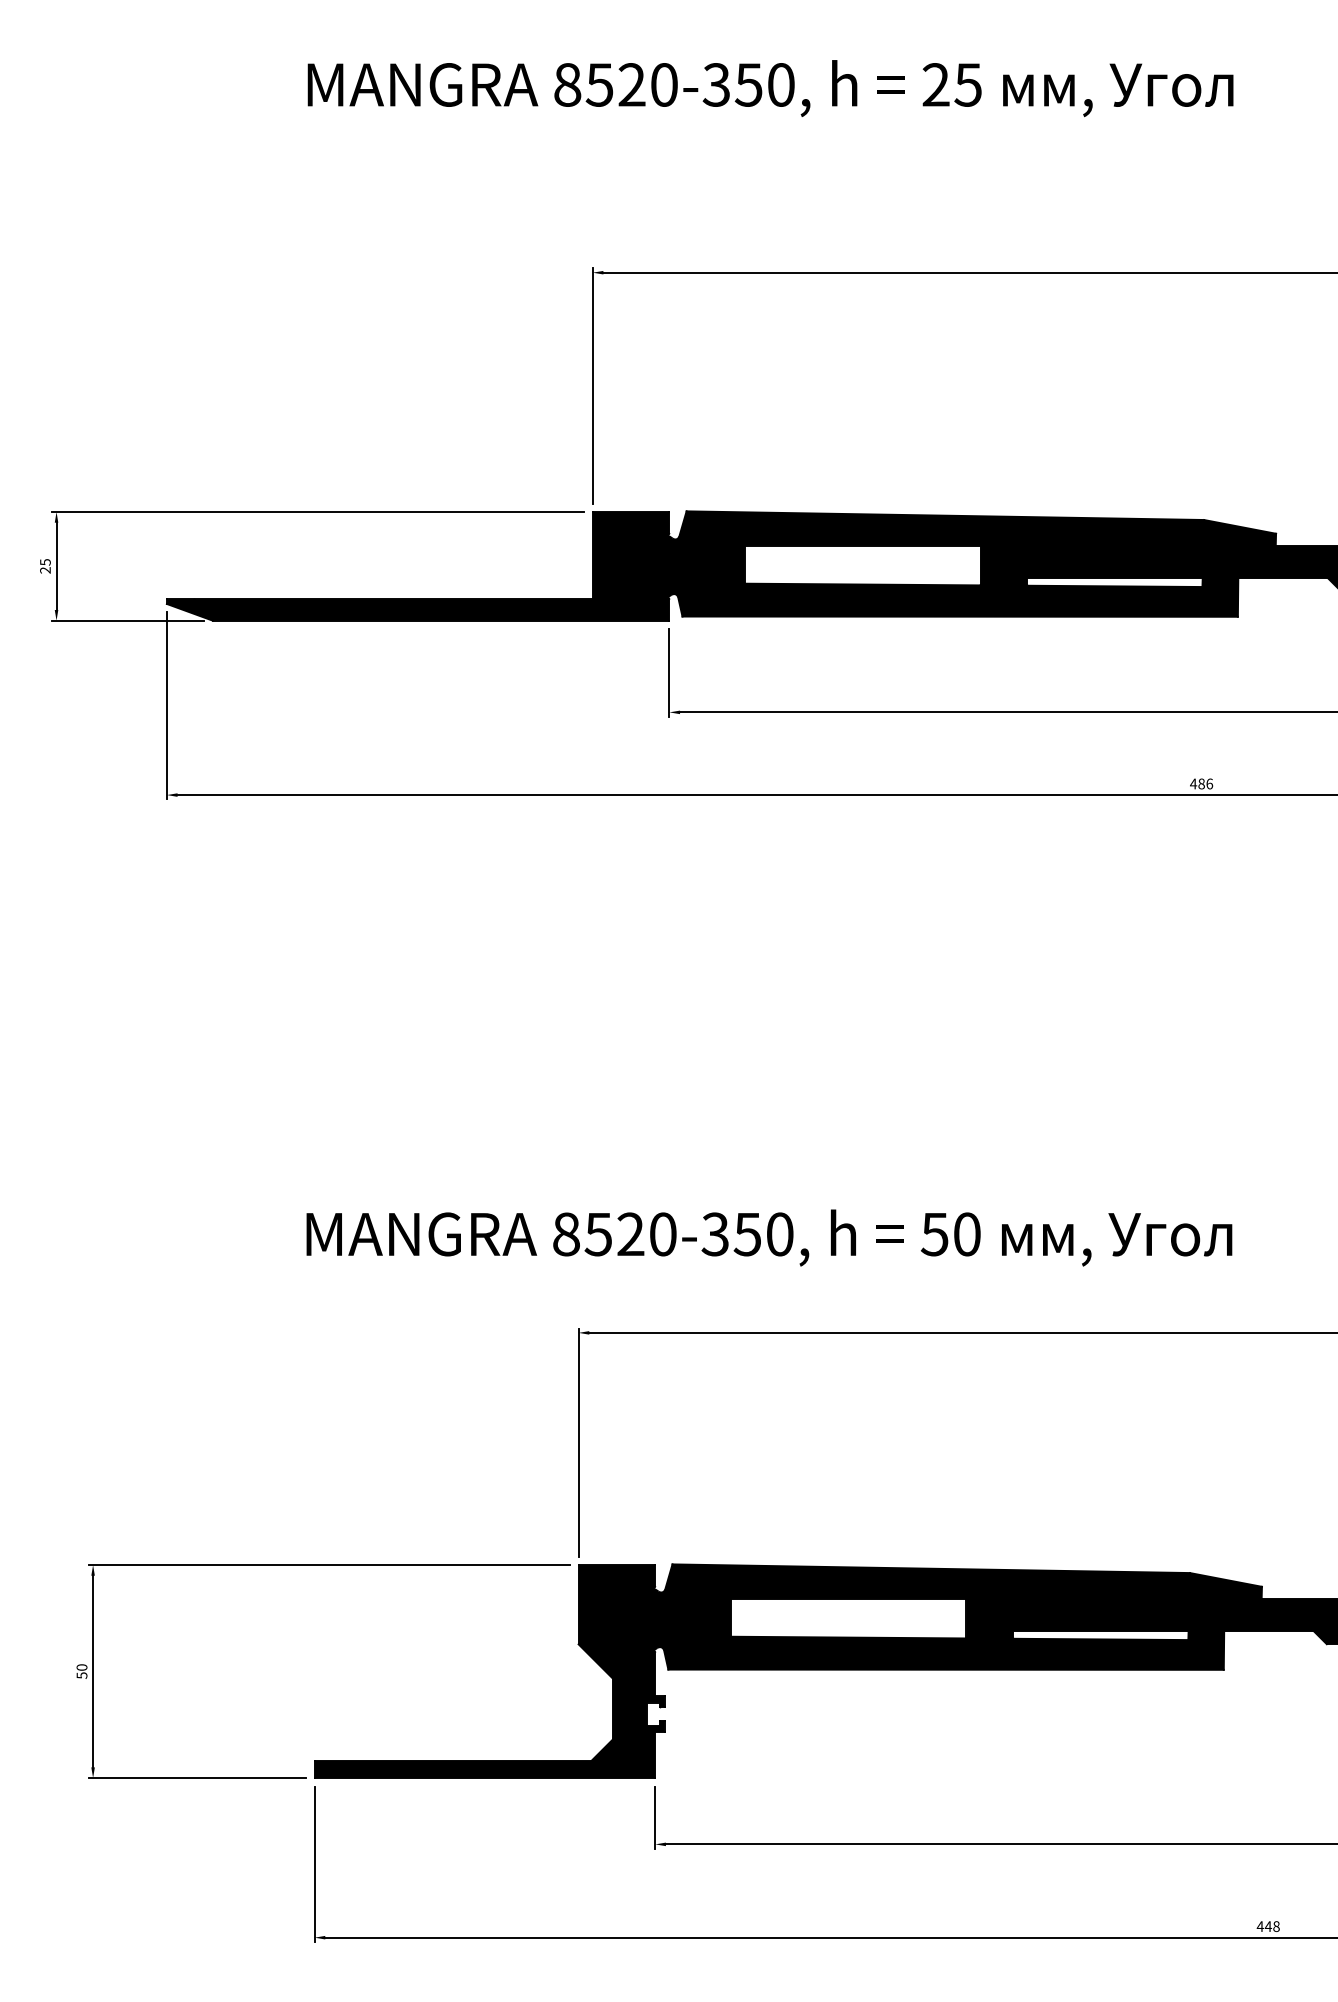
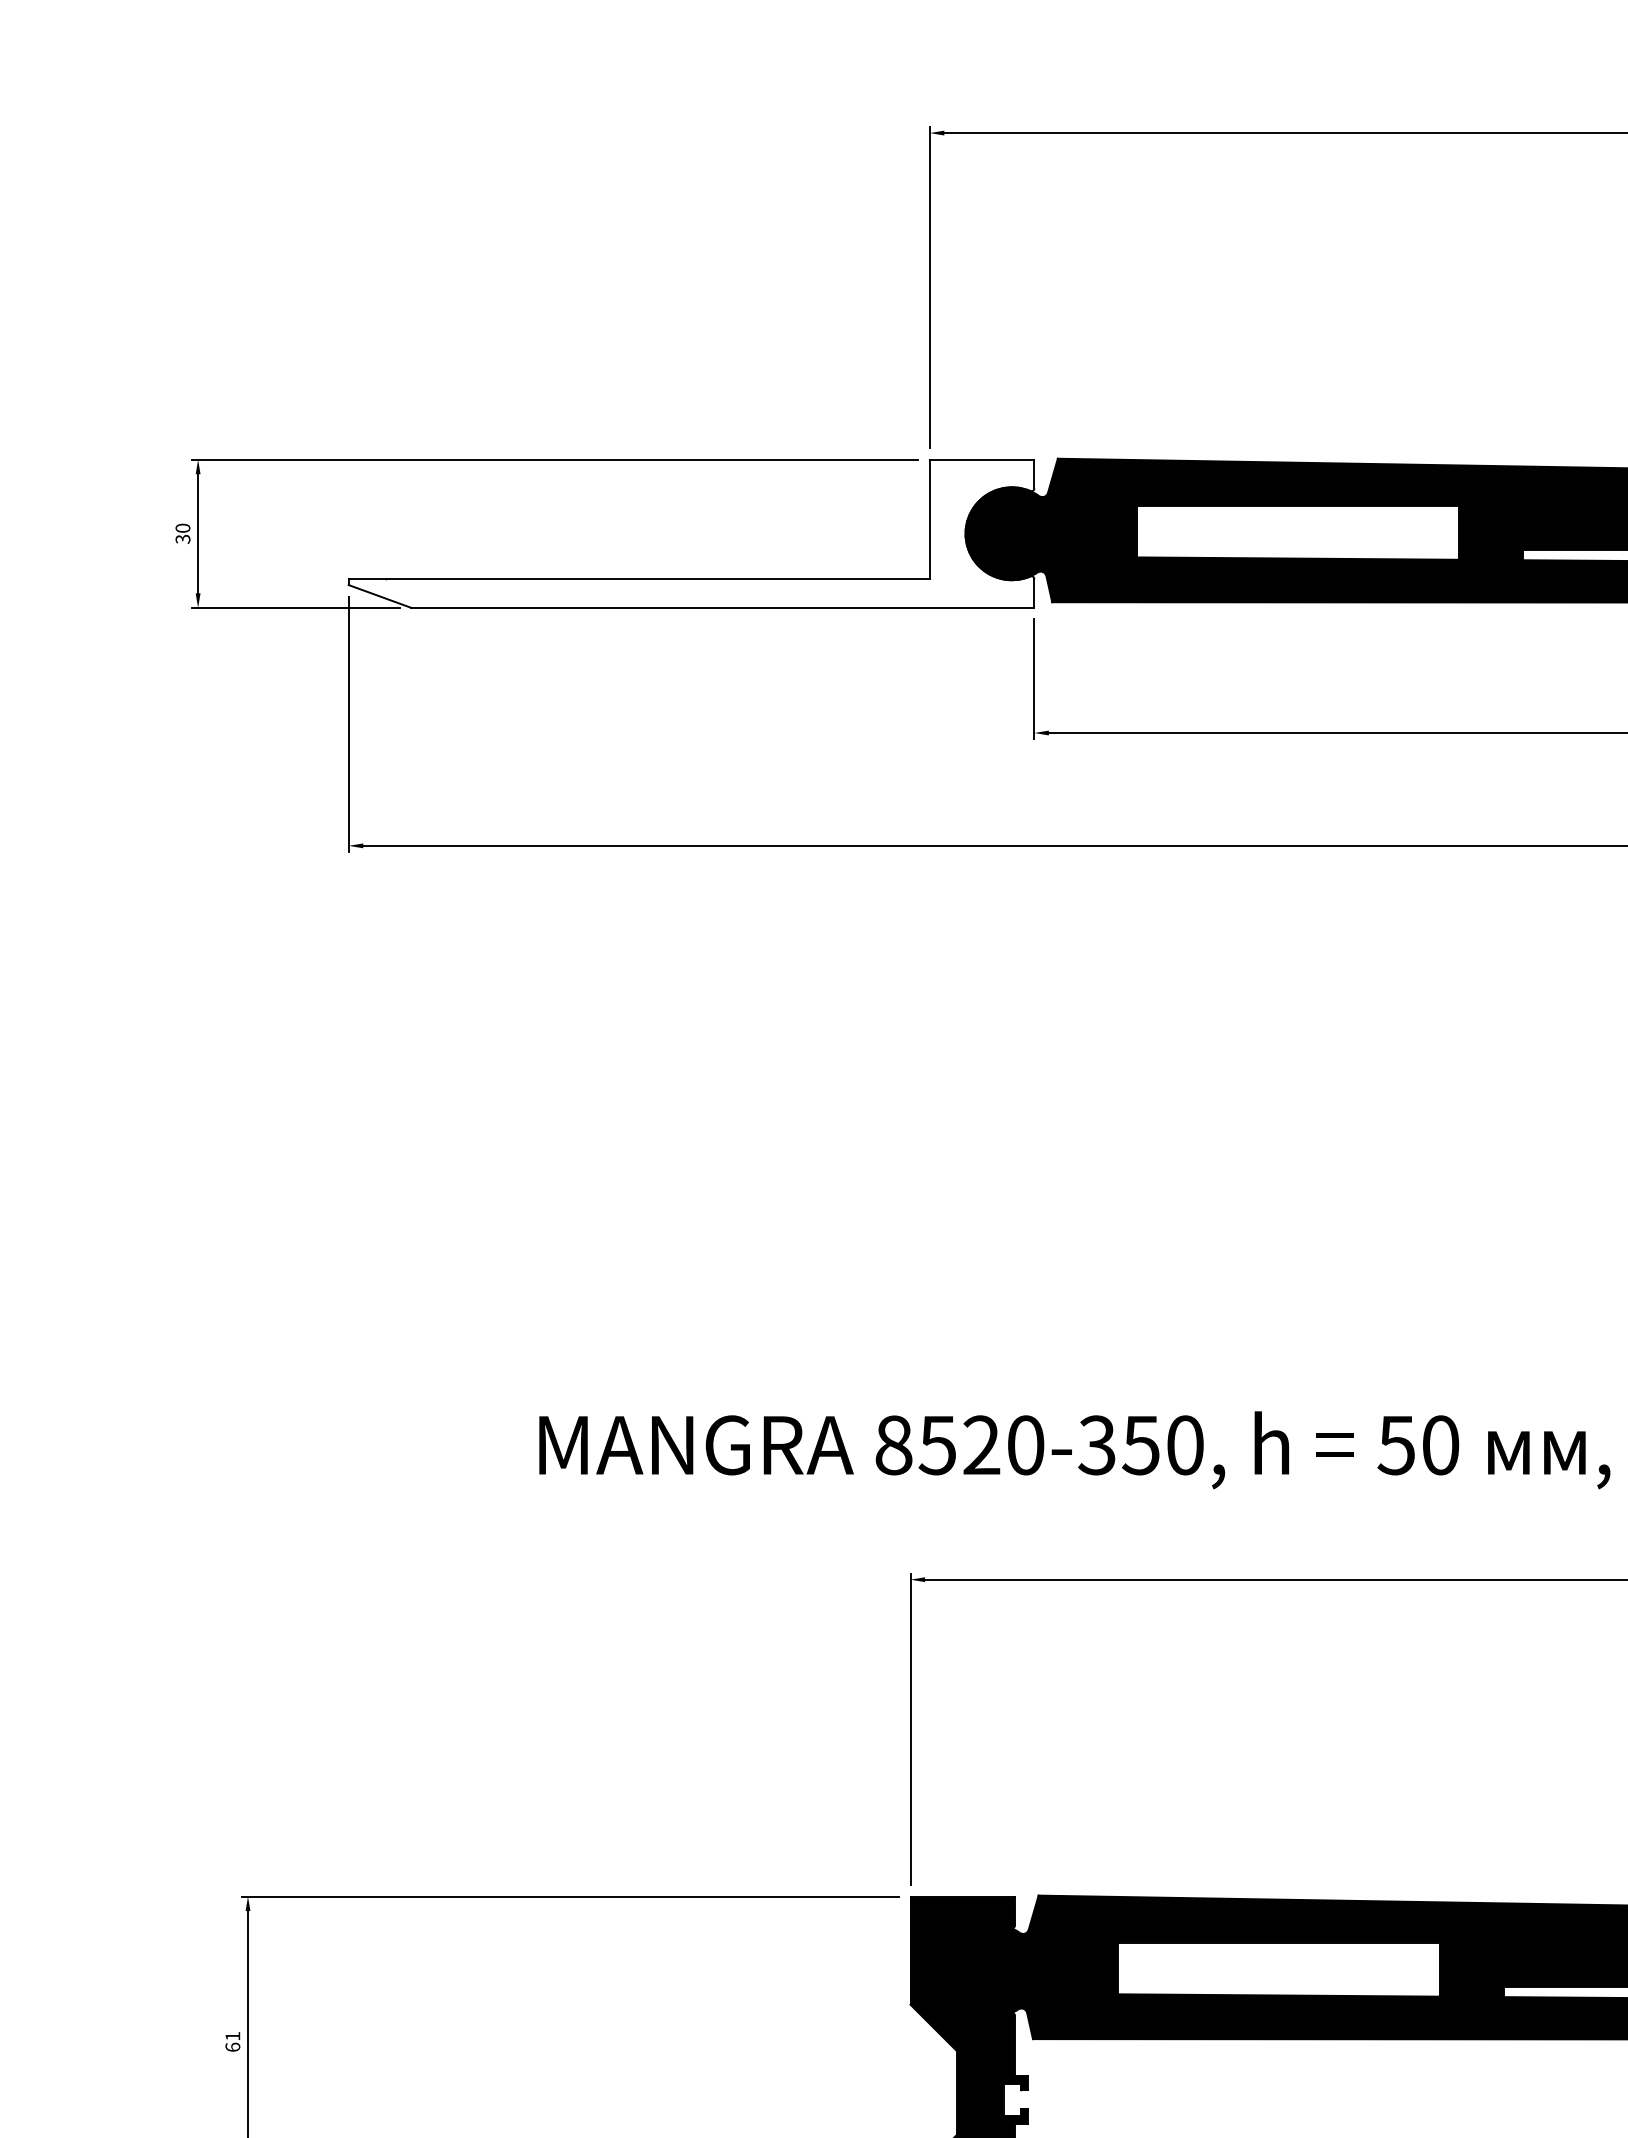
text: (45, 566) -> (183, 533), 25 -> 30
fill: (417, 566) -> (690, 533), removed
text: (81, 1671) -> (232, 2041), 50 -> 61

